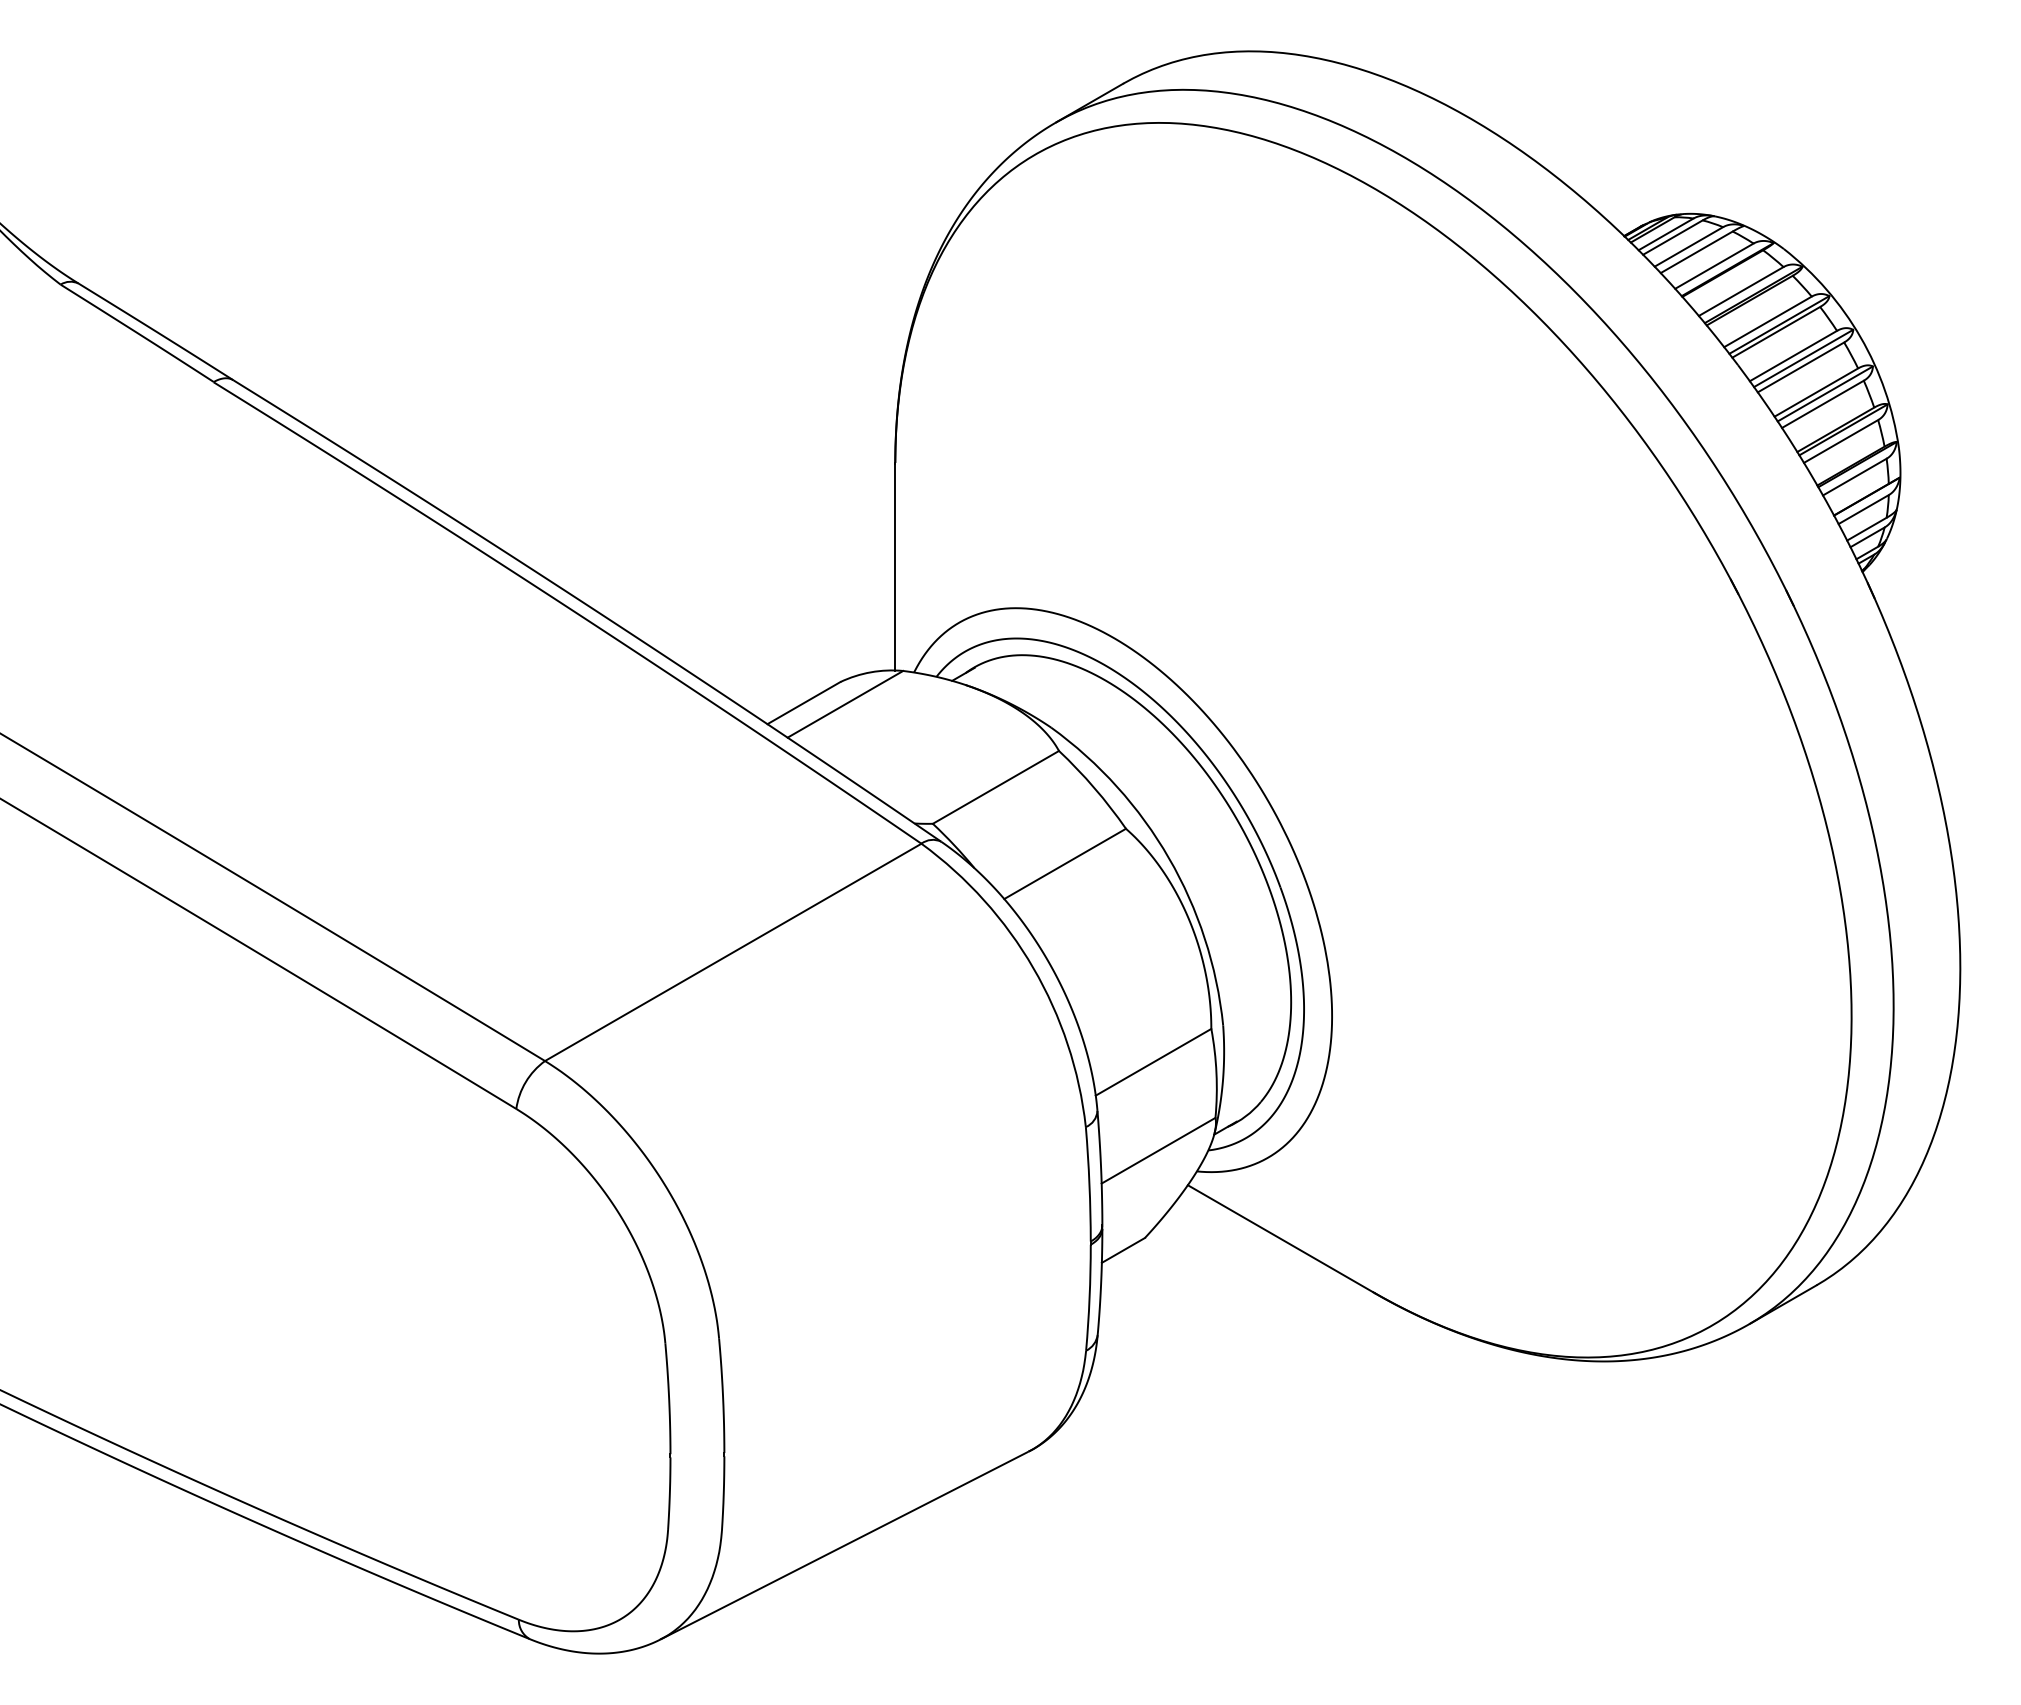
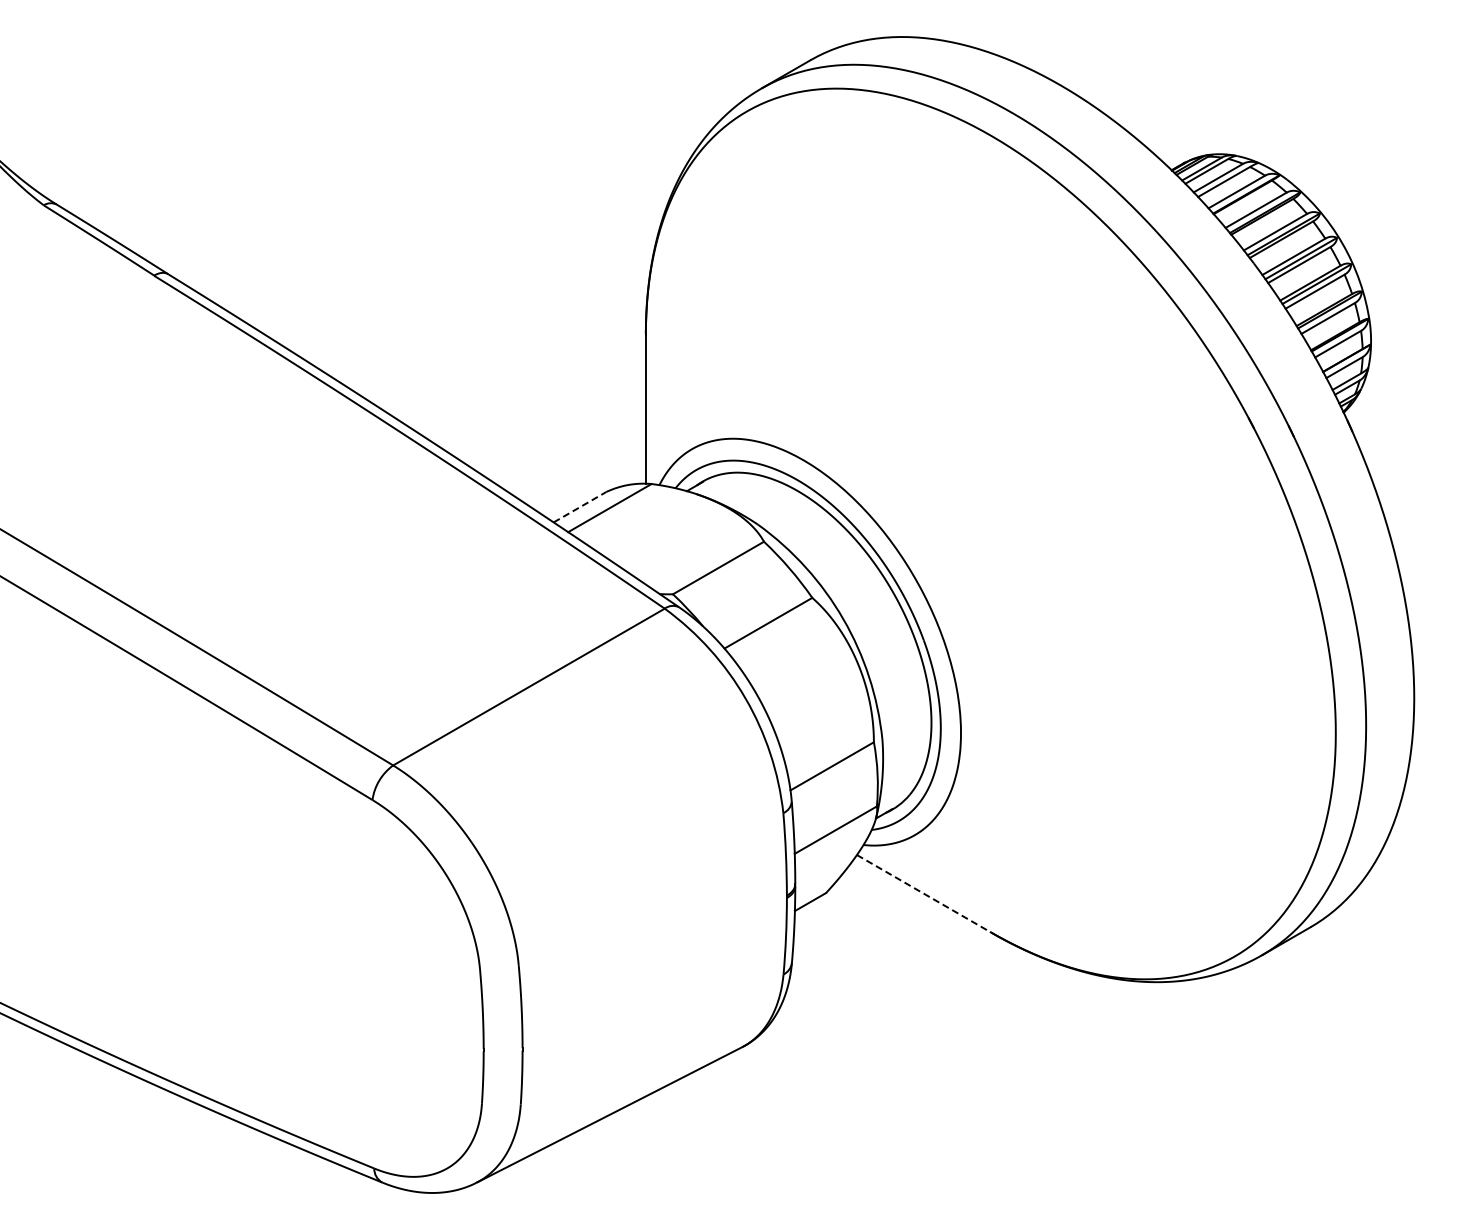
line: (804, 702) -> (580, 506), solid -> dashed
line: (1281, 1238) -> (924, 893), solid -> dashed

